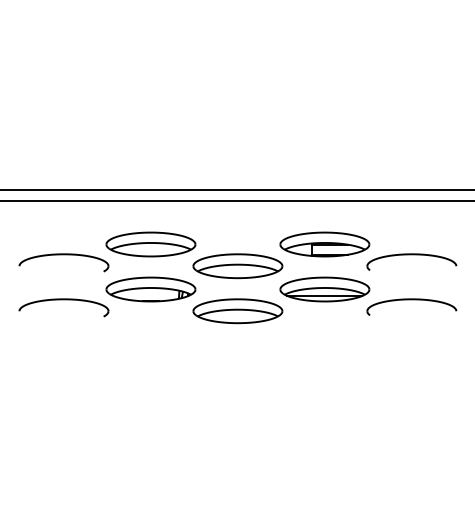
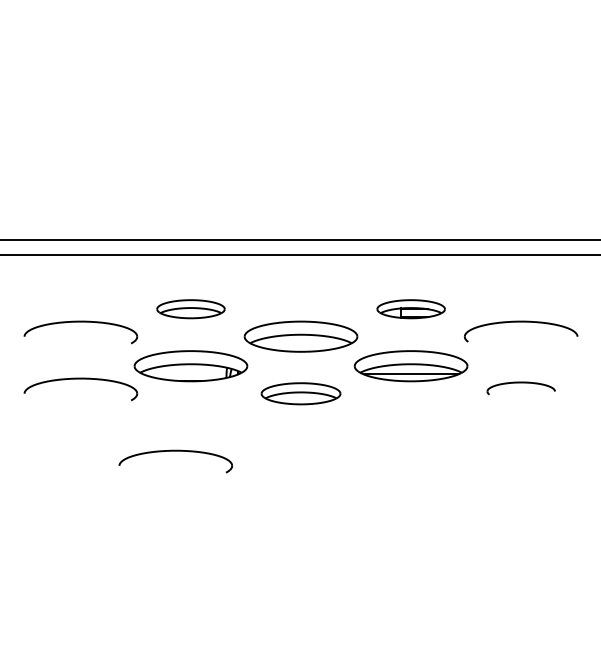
part: (150, 244) -> (190, 309), size x0.6
part: (324, 244) -> (410, 309), size x0.6
part: (411, 306) -> (520, 387), size x0.6
part: (237, 311) -> (300, 394), size x0.7
part: (138, 357) -> (175, 452), added

